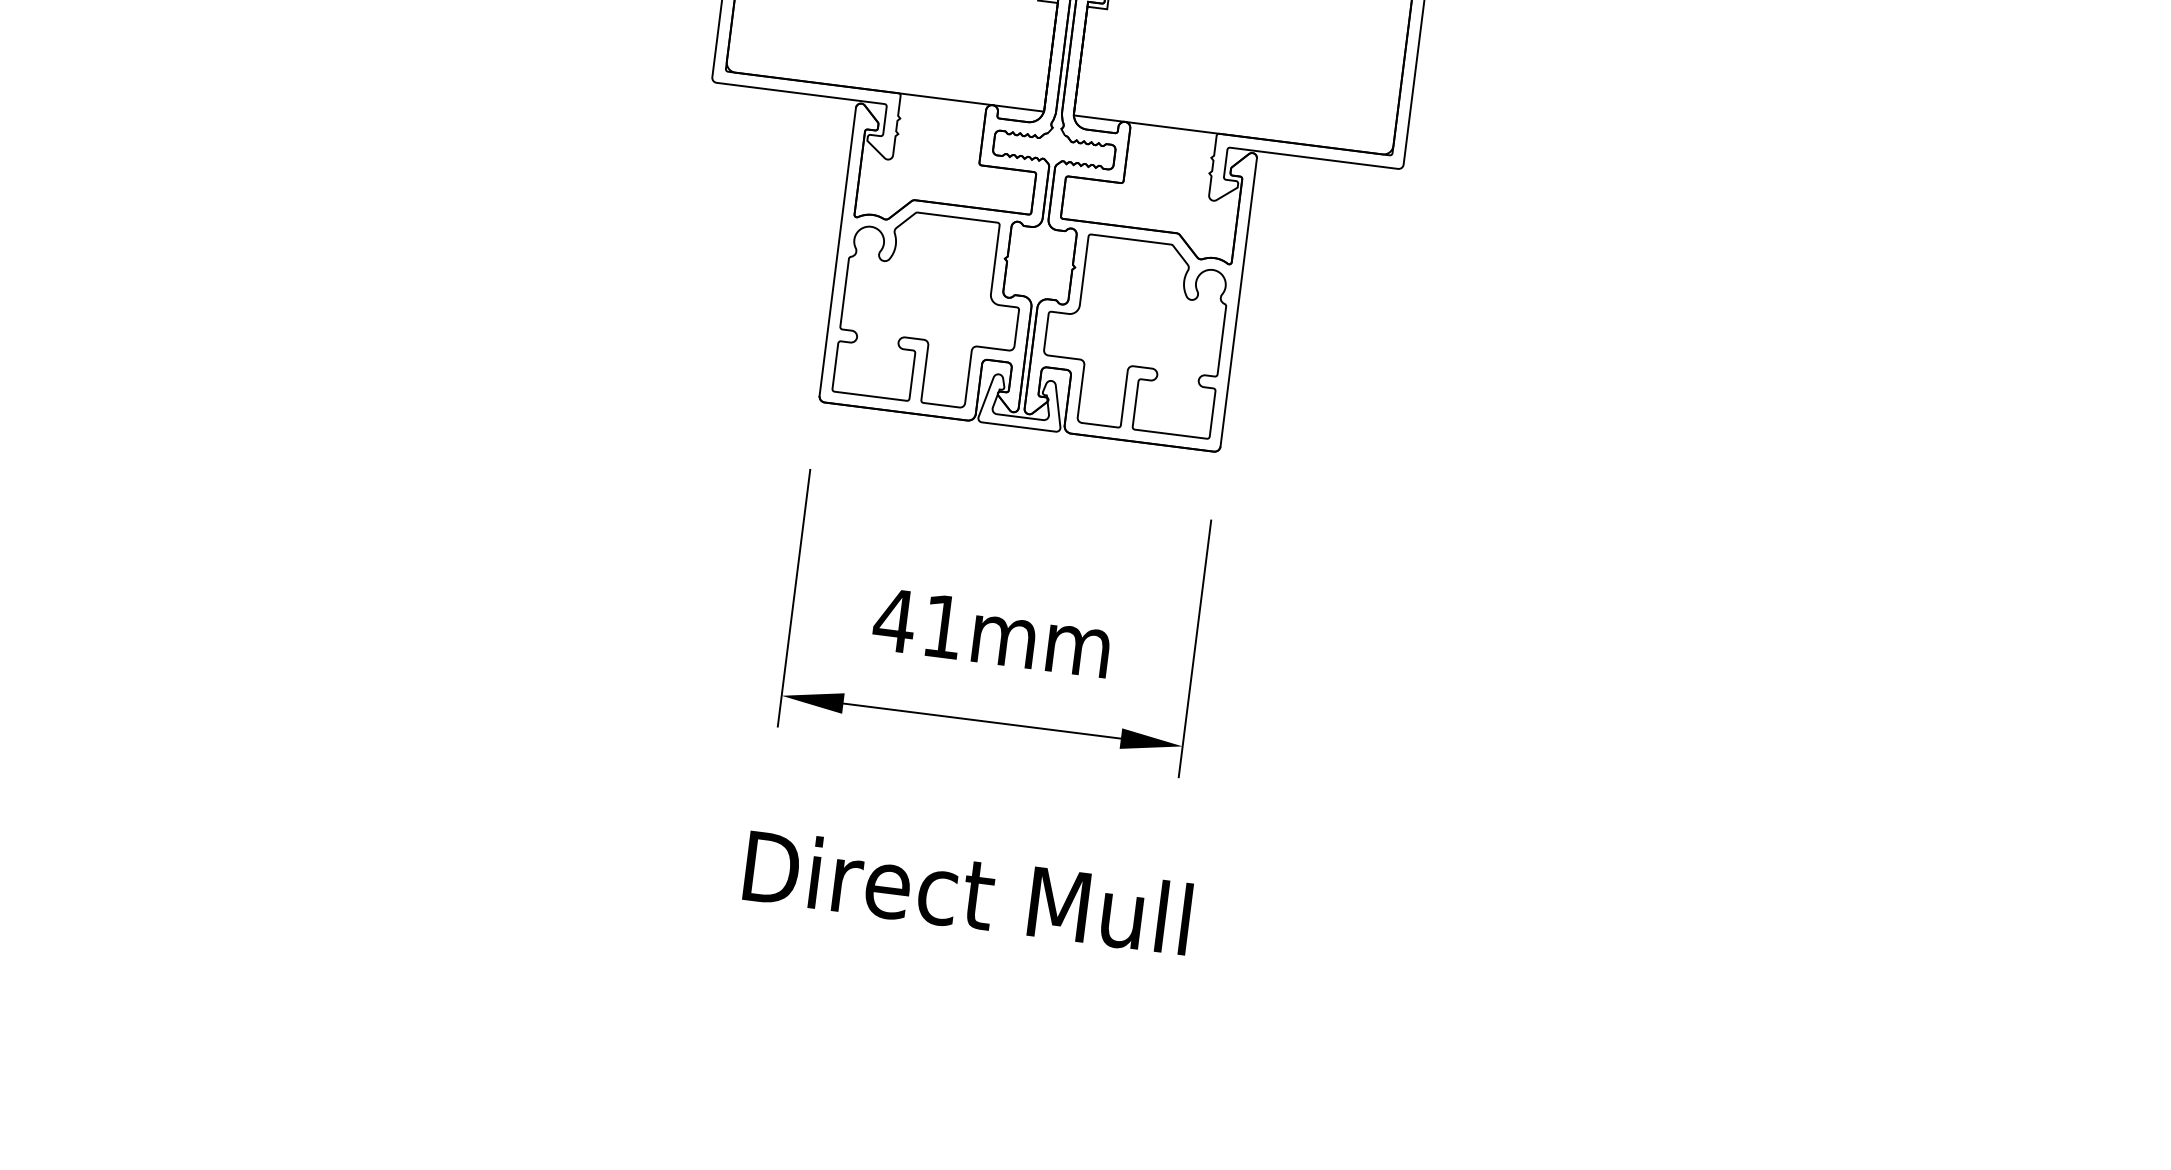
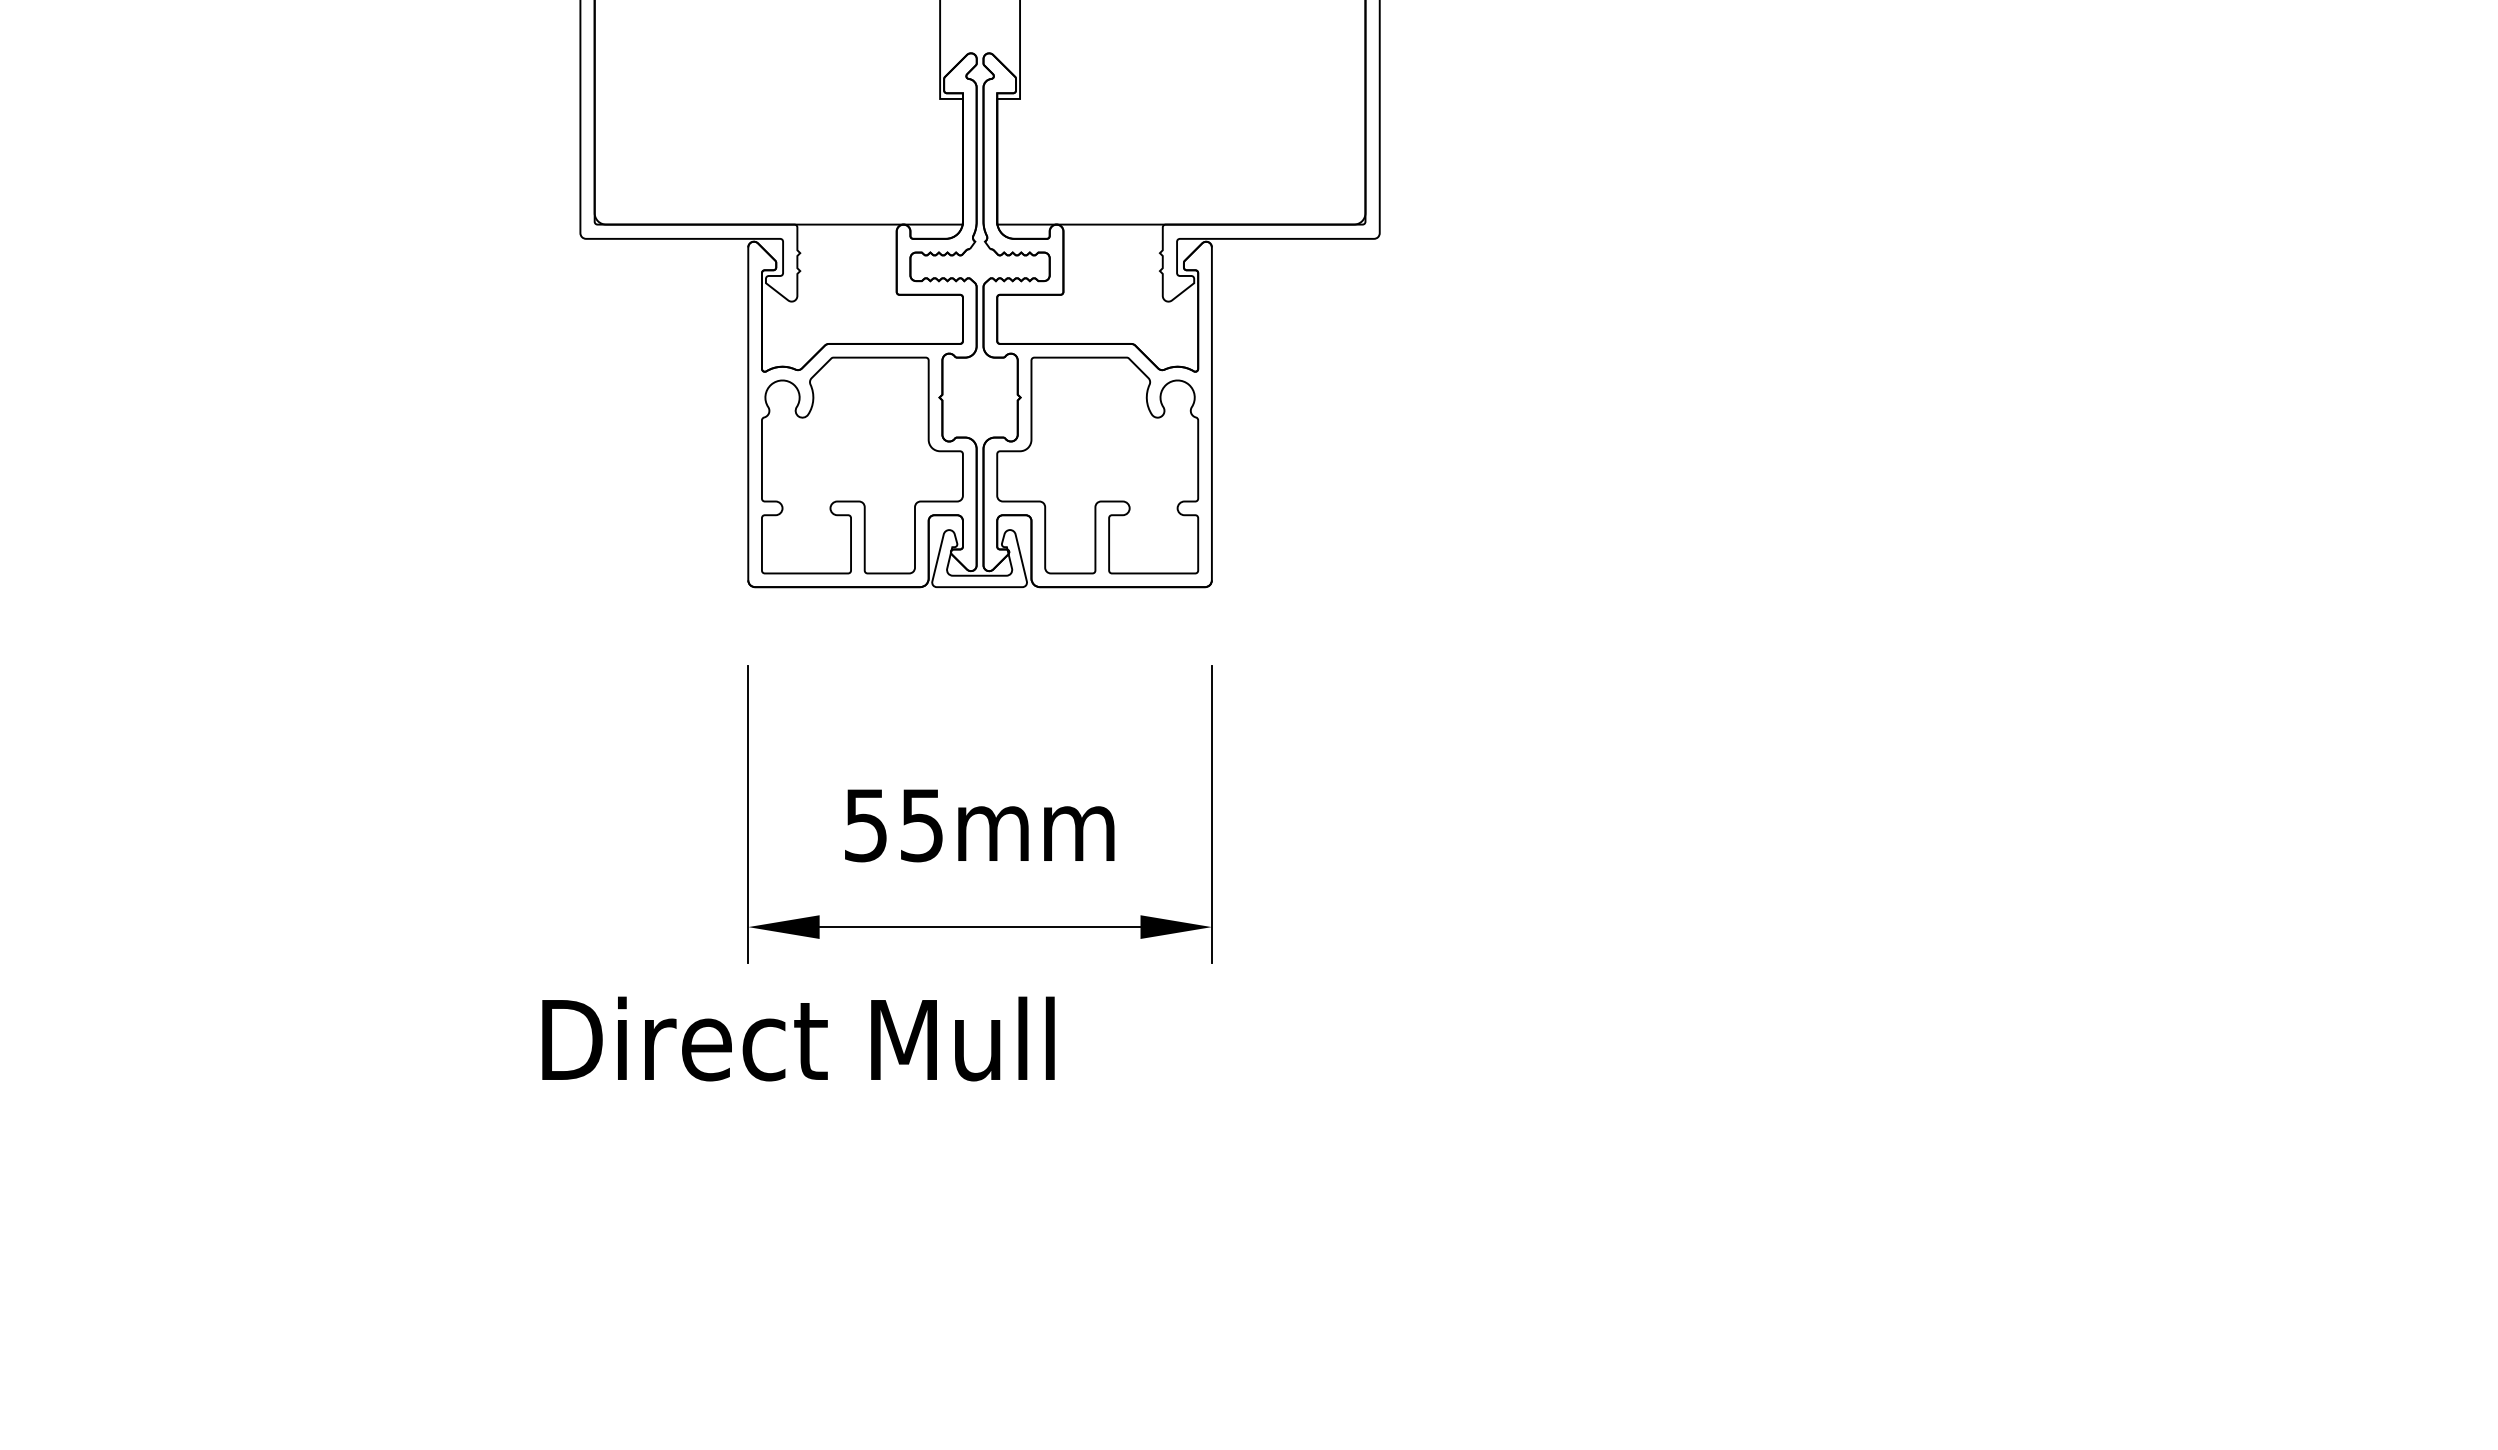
text: (917, 623) -> (892, 825), 41mm -> 55mm
text: (968, 891) -> (798, 1038), moved

